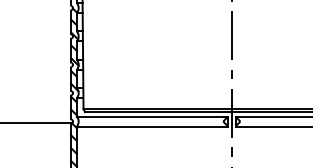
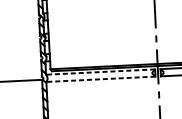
line: (152, 116) -> (100, 72), solid -> dashed
line: (152, 126) -> (100, 79), solid -> dashed

